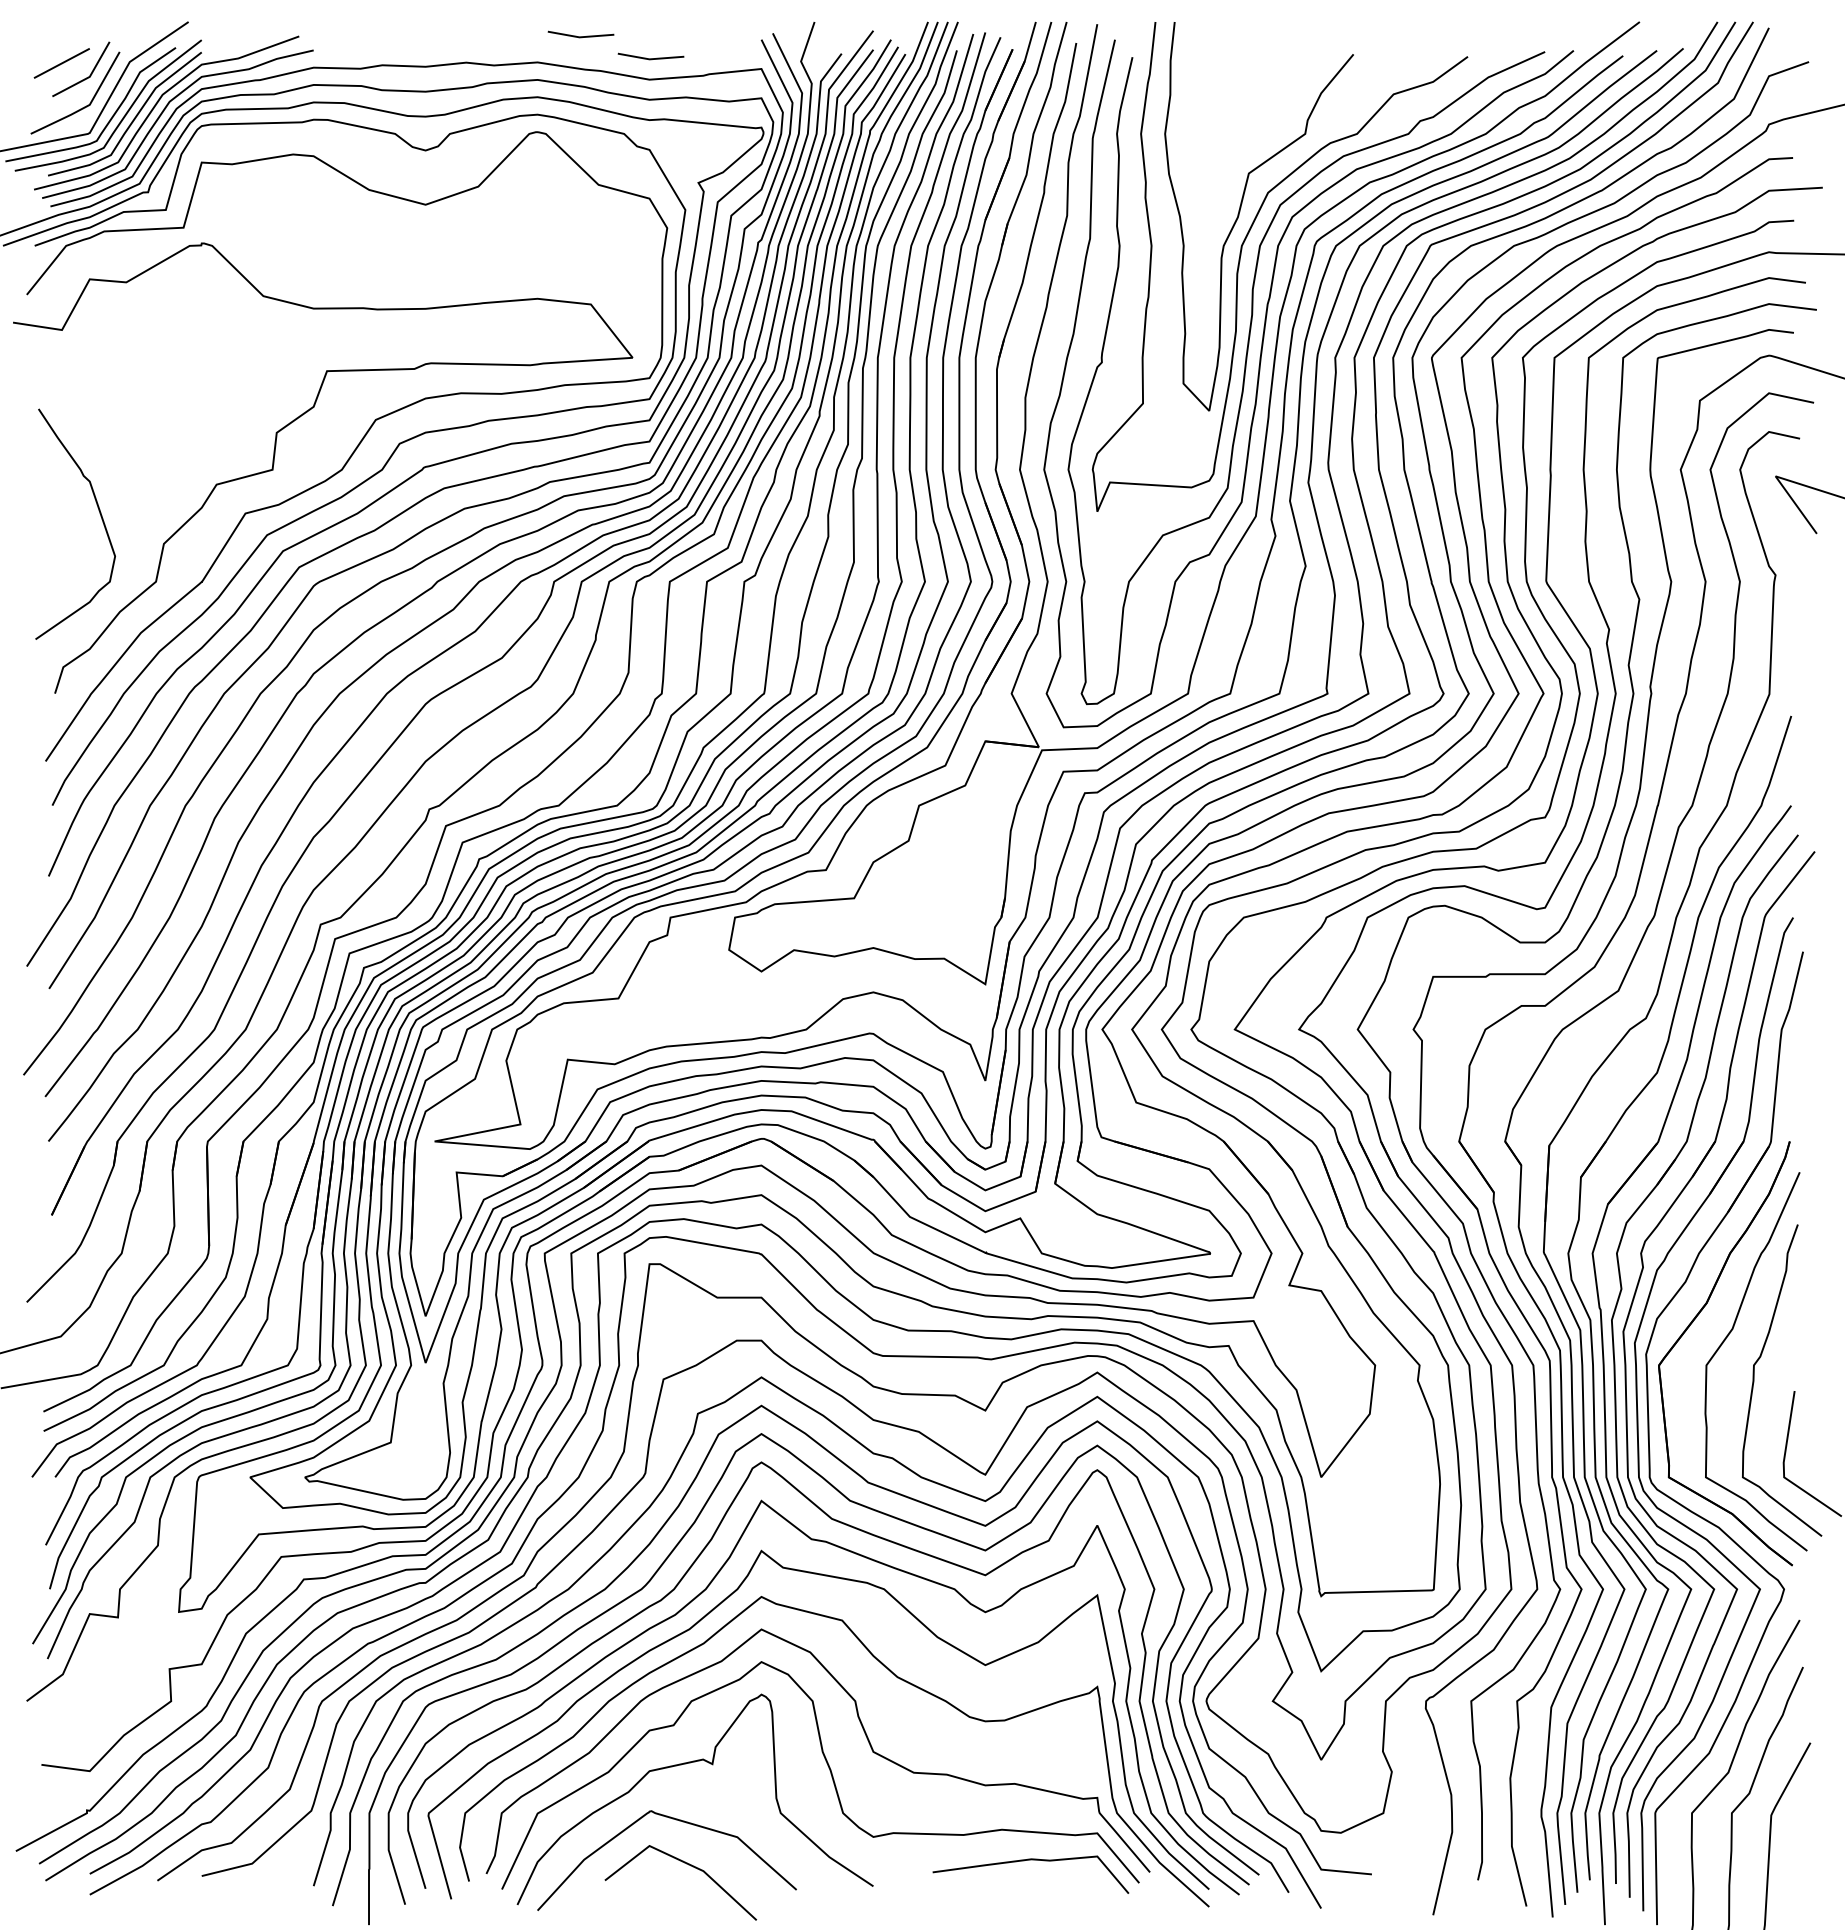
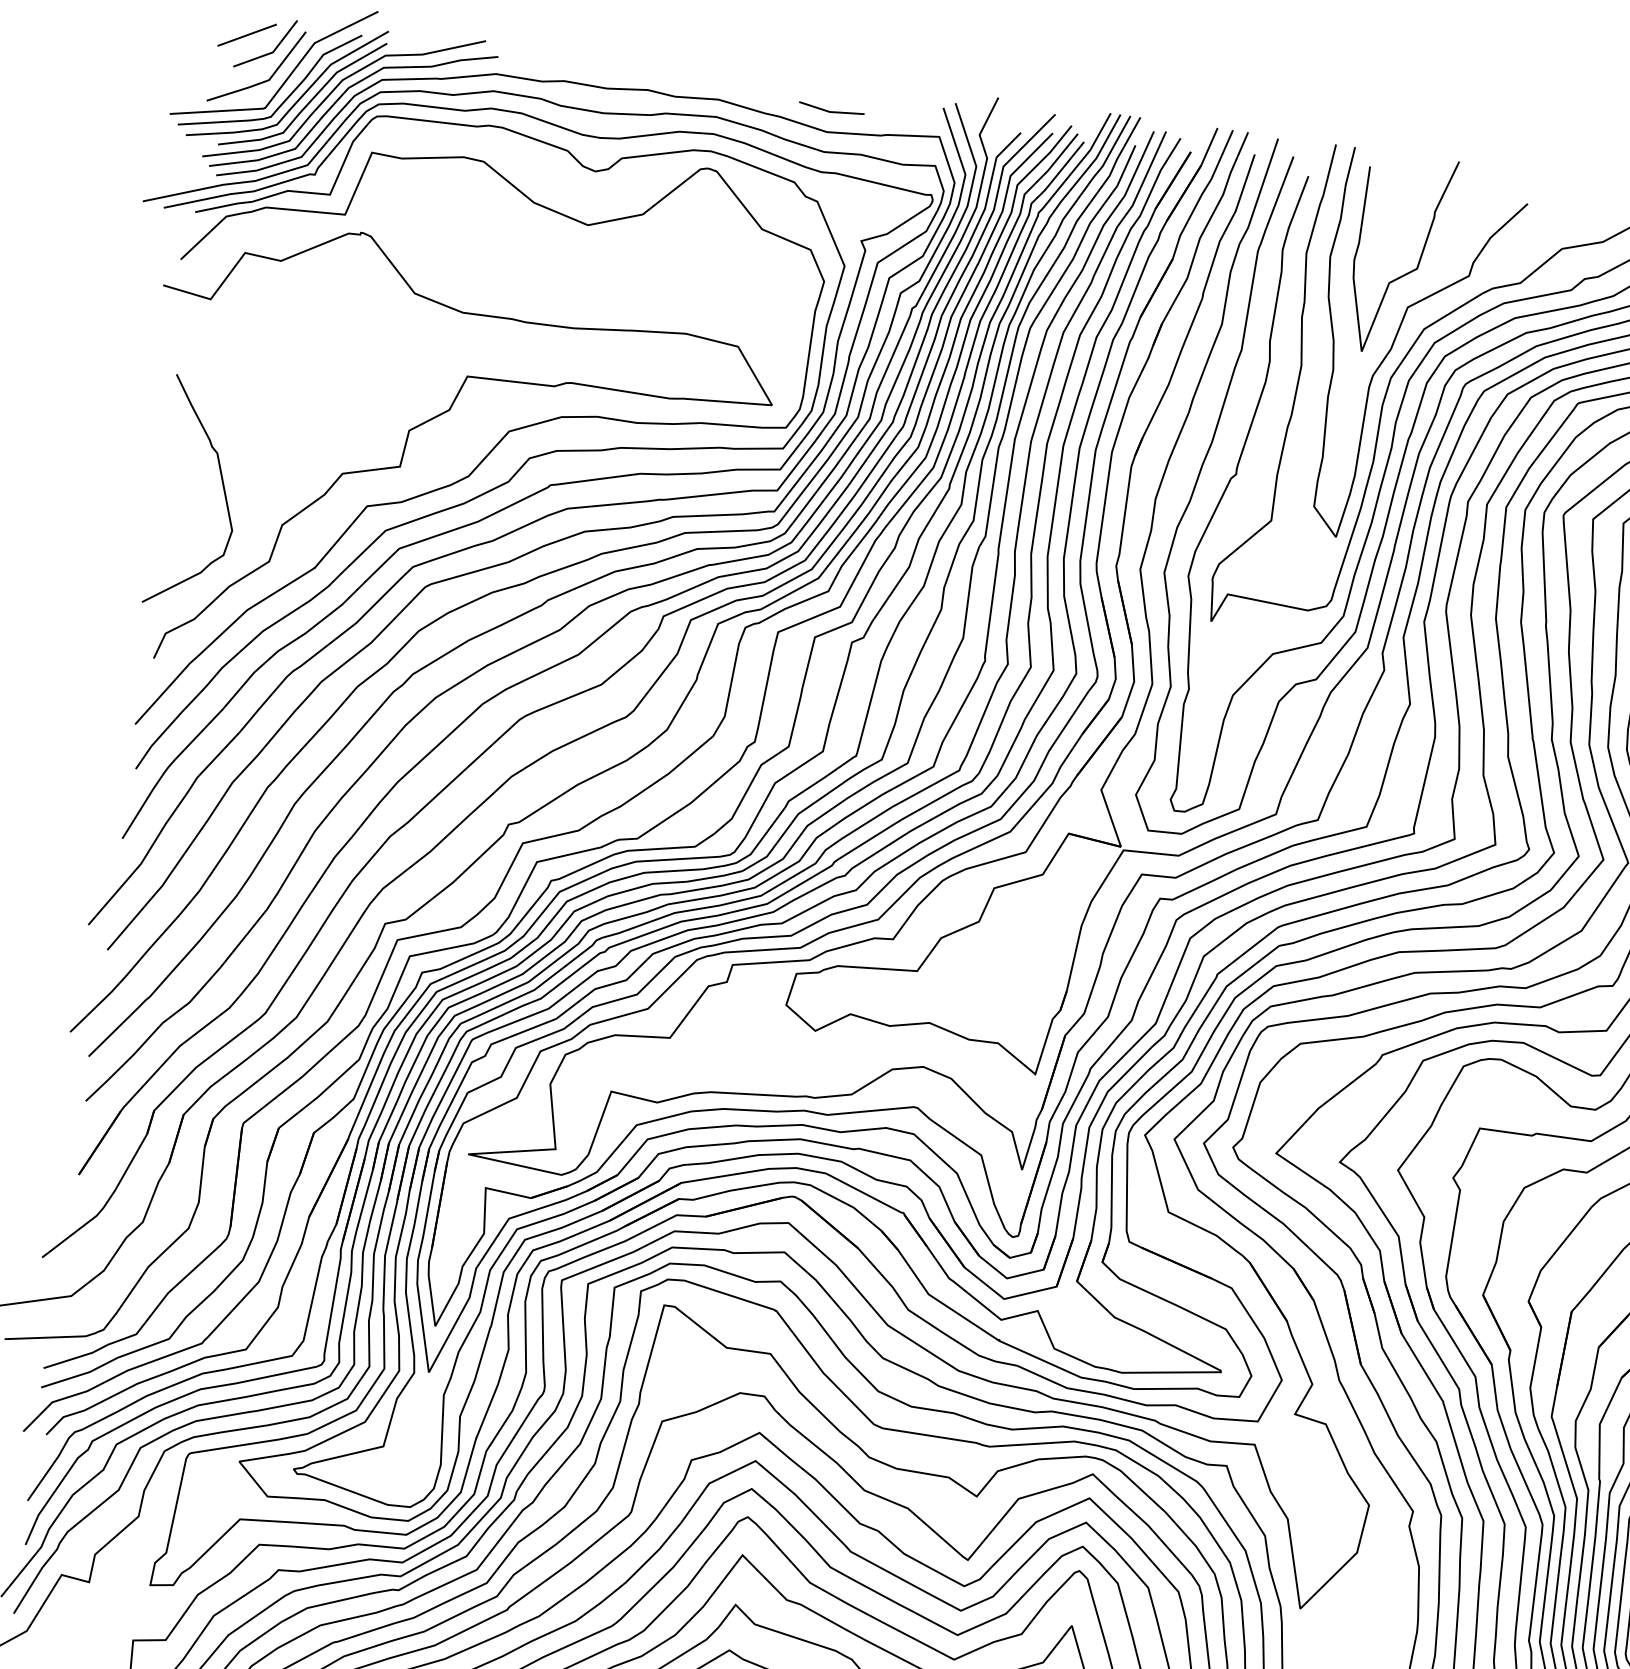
line: (580, 36) -> (764, 79), removed
curve: (1245, 137) -> (1409, 271), added

